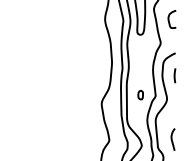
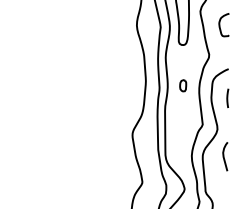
part: (140, 95) -> (182, 86), moved
curve: (172, 139) -> (224, 156), moved

